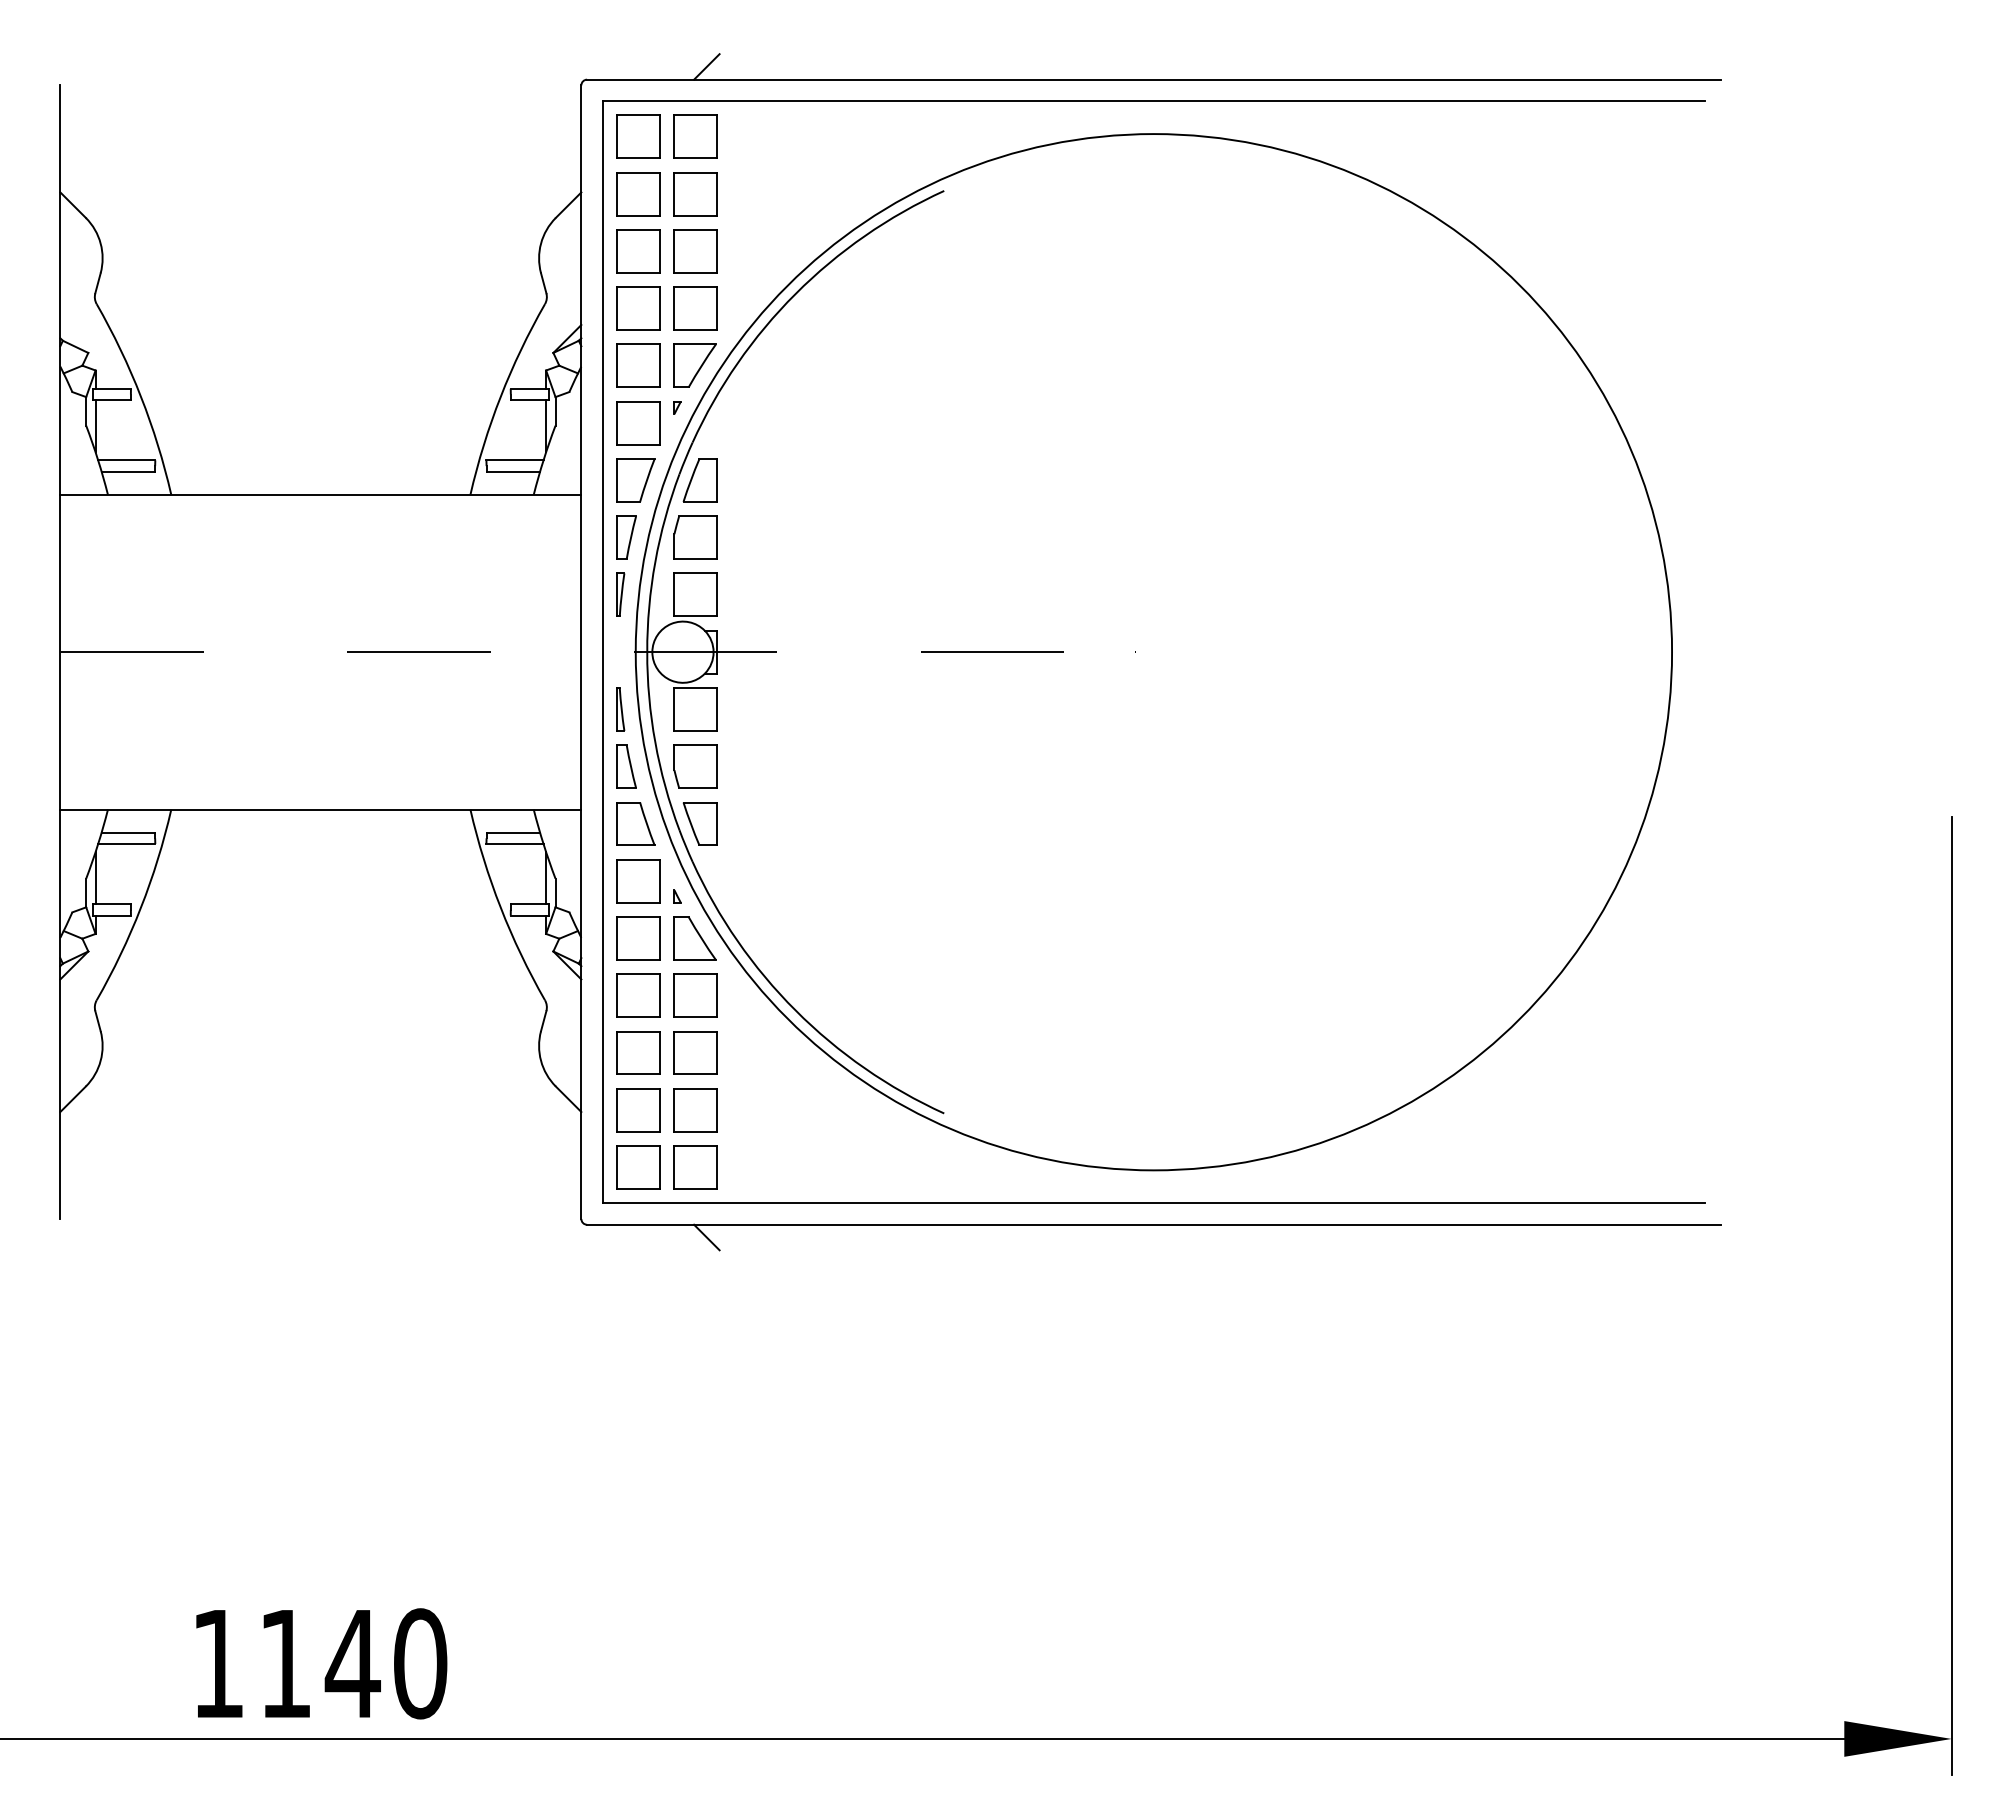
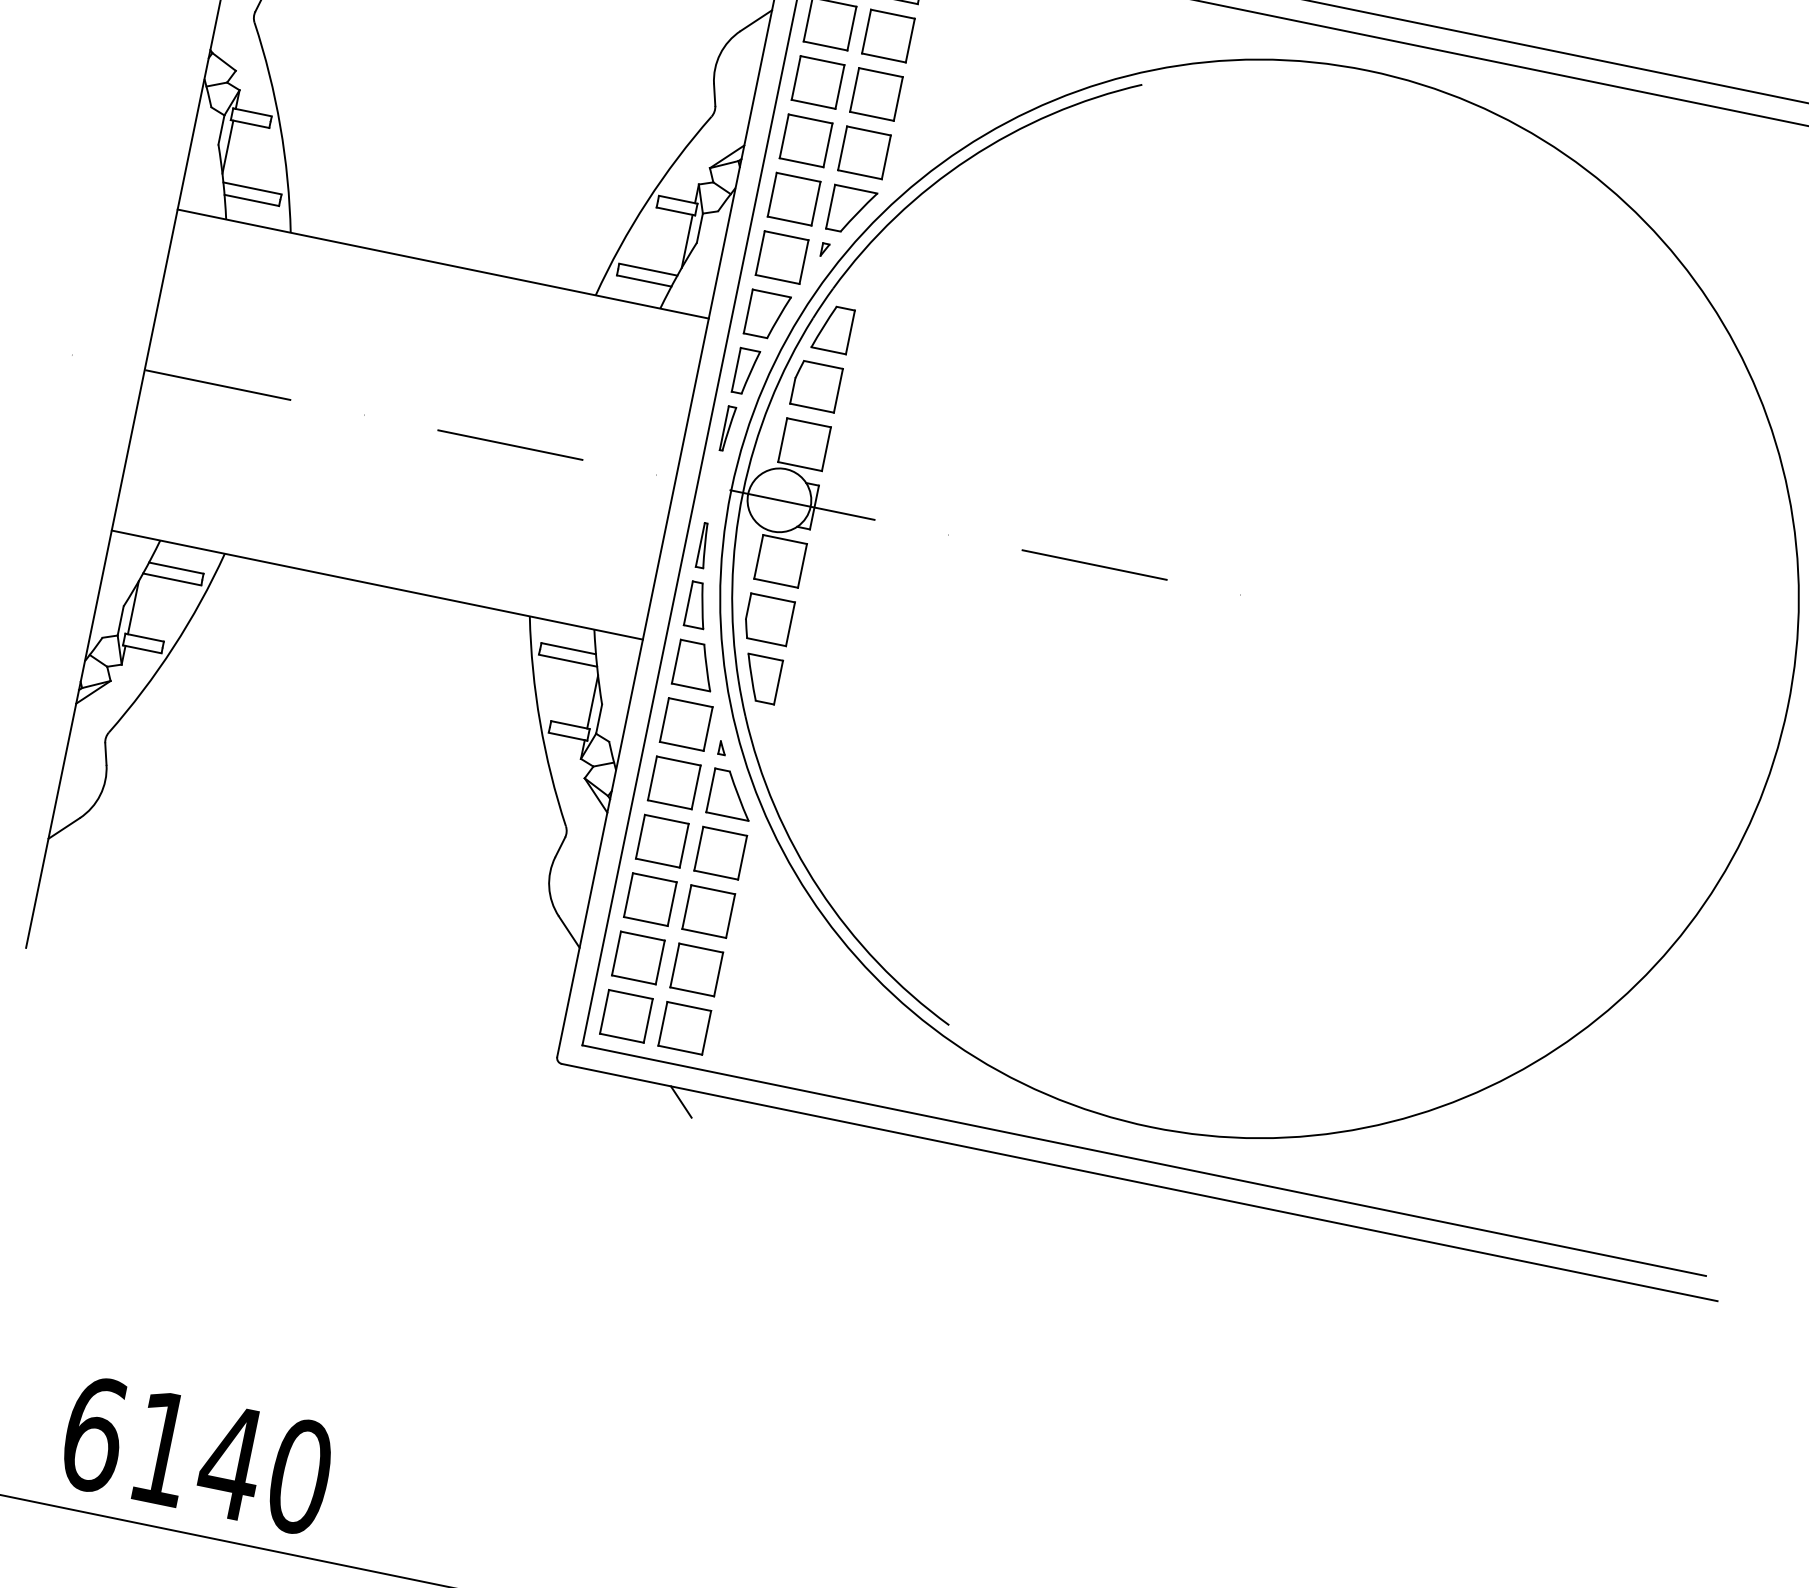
text: (218, 1663) -> (94, 1434), 1140 -> 6140

